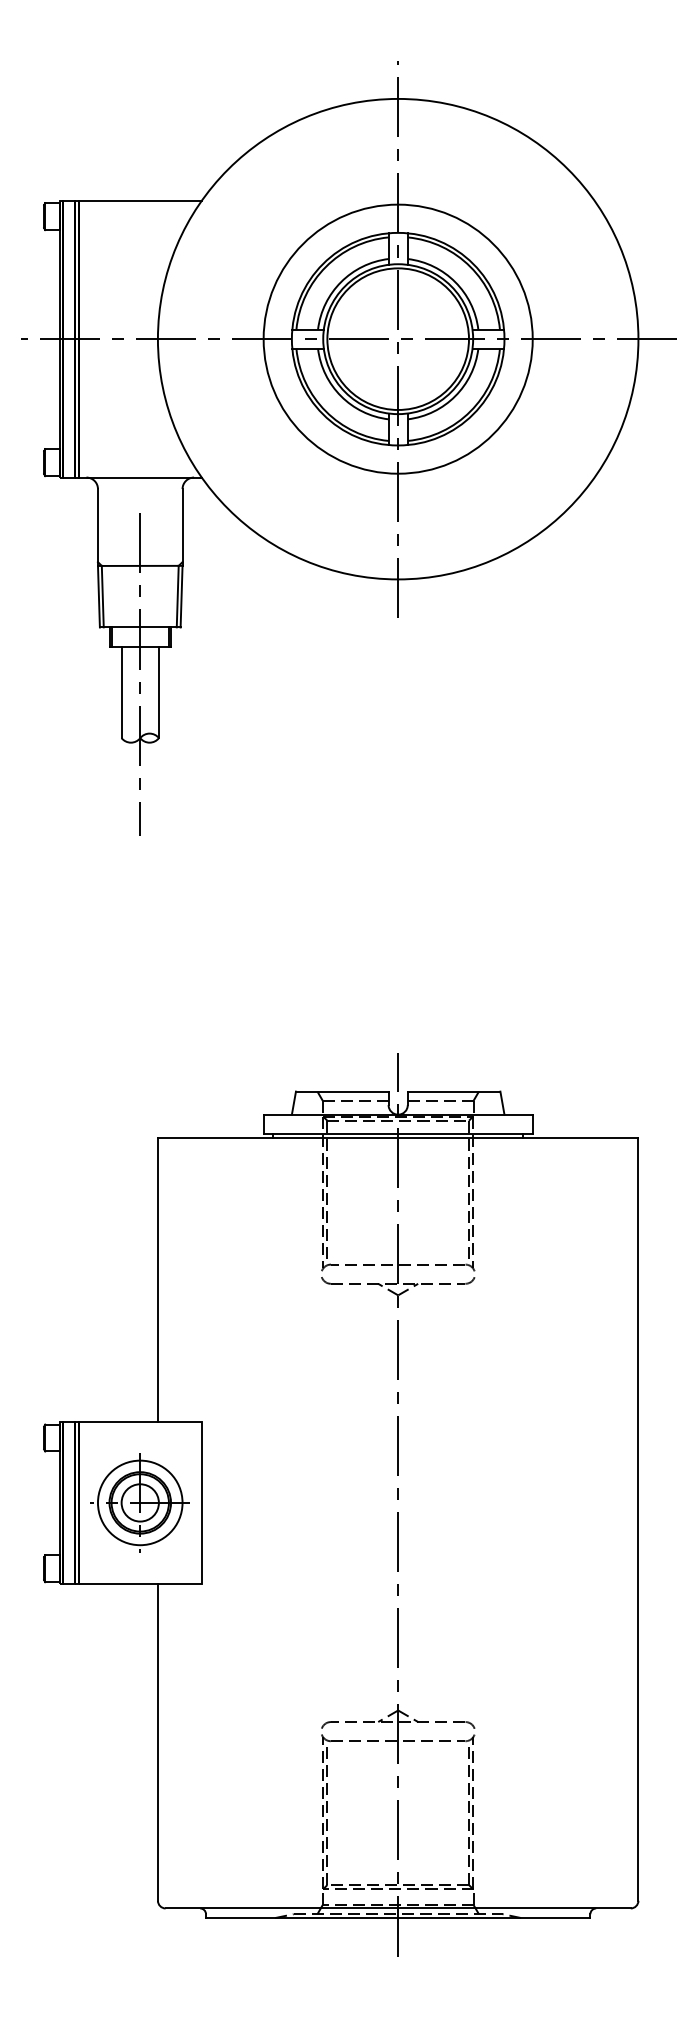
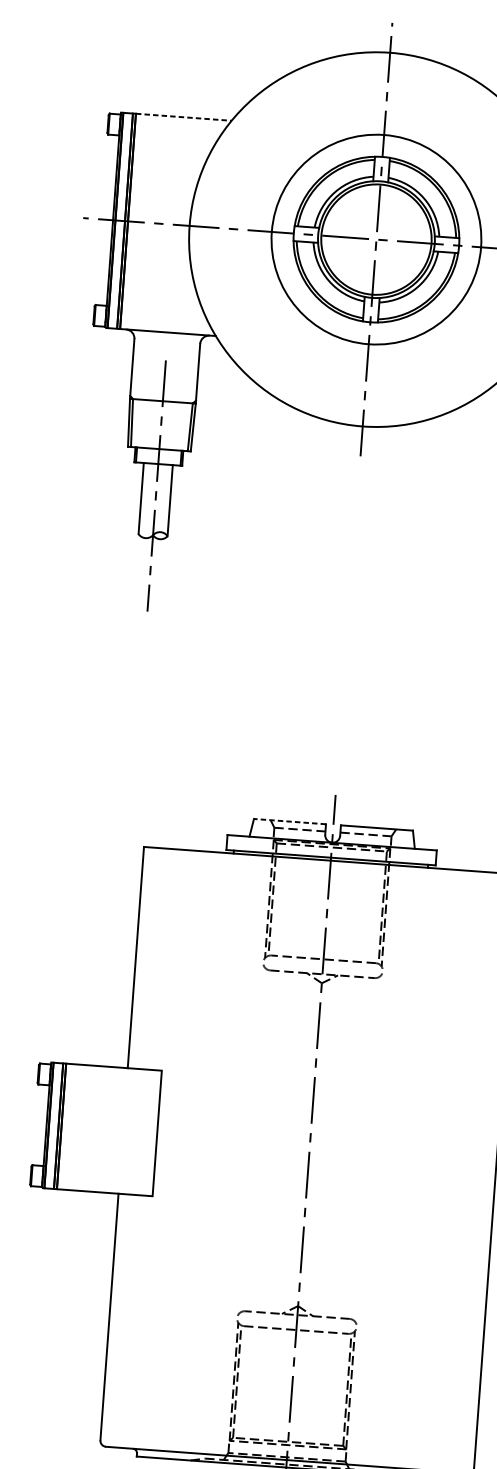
line: (140, 200) -> (183, 117), solid -> dashed
line: (341, 1091) -> (289, 821), solid -> dashed
part: (139, 1502) -> (108, 1129), removed

